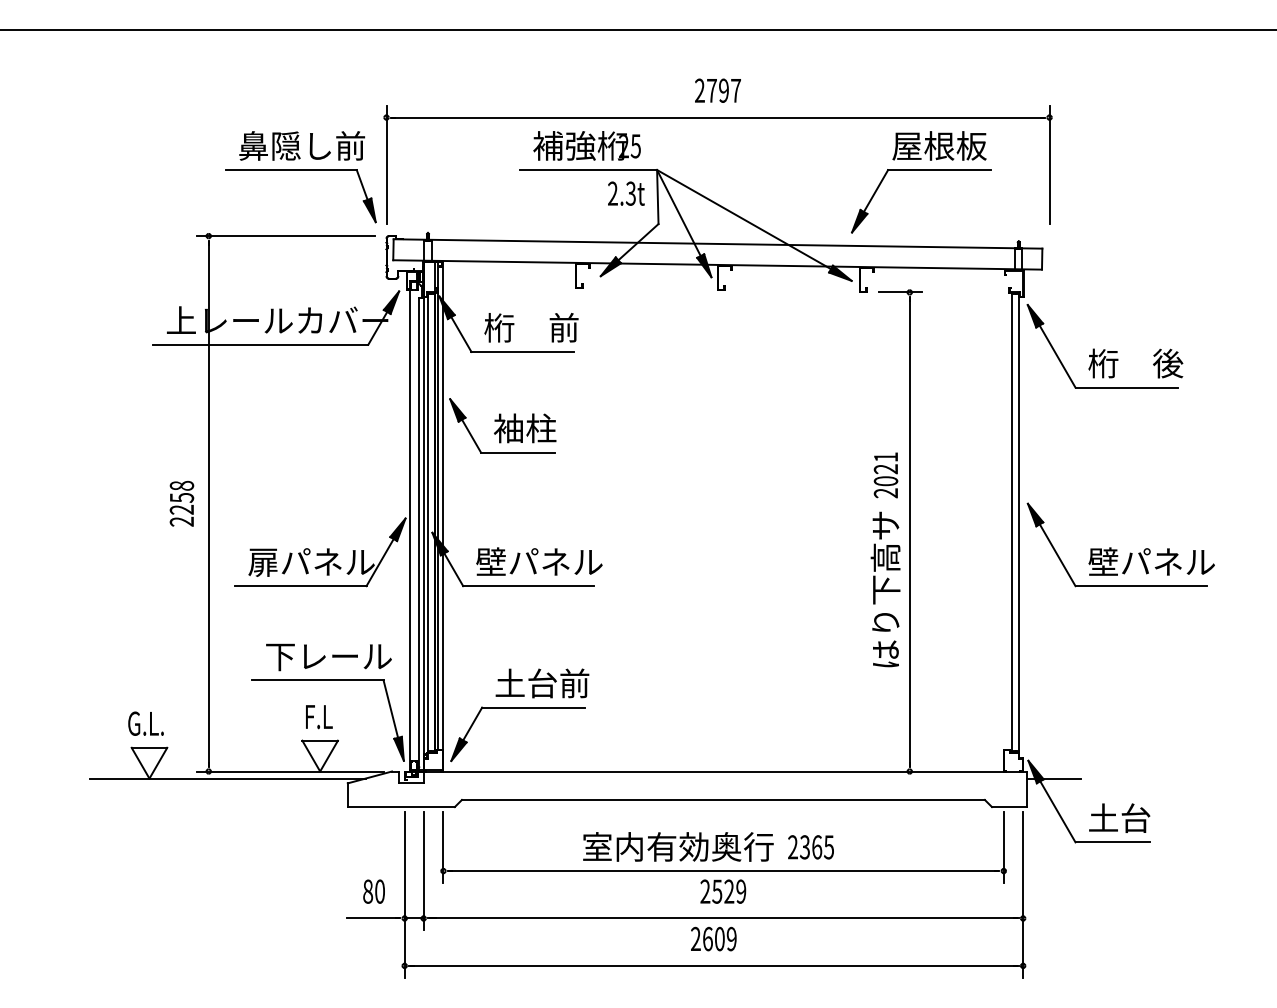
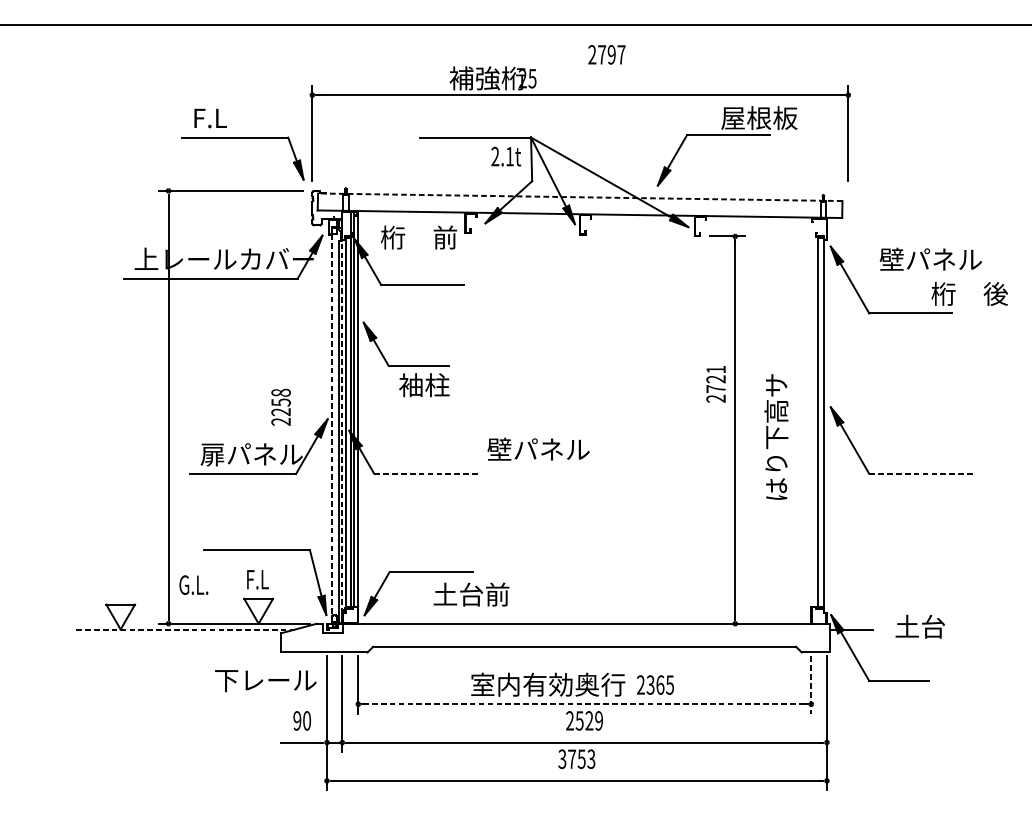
text: (717, 90) -> (606, 54), moved
text: (302, 145) -> (244, 117), 鼻隠し前 -> F.L
text: (586, 145) -> (492, 78), moved
part: (921, 170) -> (714, 135), moved
text: (630, 193) -> (509, 156), 2.3t -> 2.1t
line: (717, 243) -> (579, 196), solid -> dashed
text: (531, 327) -> (418, 237), moved
text: (1135, 363) -> (969, 293), moved
text: (525, 428) -> (424, 385), moved
text: (885, 481) -> (715, 389), 2021 -> 2721
text: (181, 503) -> (280, 407), moved
line: (423, 516) -> (342, 417), solid -> dashed
line: (410, 525) -> (331, 424), solid -> dashed
text: (539, 561) -> (538, 449), moved
text: (1151, 561) -> (930, 259), moved
line: (528, 586) -> (427, 474), solid -> dashed
line: (1141, 586) -> (922, 474), solid -> dashed
text: (885, 589) -> (776, 437), moved
text: (328, 657) -> (265, 681), moved
text: (542, 683) -> (471, 594), moved
text: (145, 723) -> (193, 584), moved
line: (227, 778) -> (183, 629), solid -> dashed
text: (1119, 817) -> (920, 626), moved
line: (1003, 847) -> (811, 685), solid -> dashed
line: (724, 871) -> (585, 704), solid -> dashed
text: (368, 891) -> (297, 720), 80 -> 90
text: (713, 938) -> (576, 758), 2609 -> 3753

